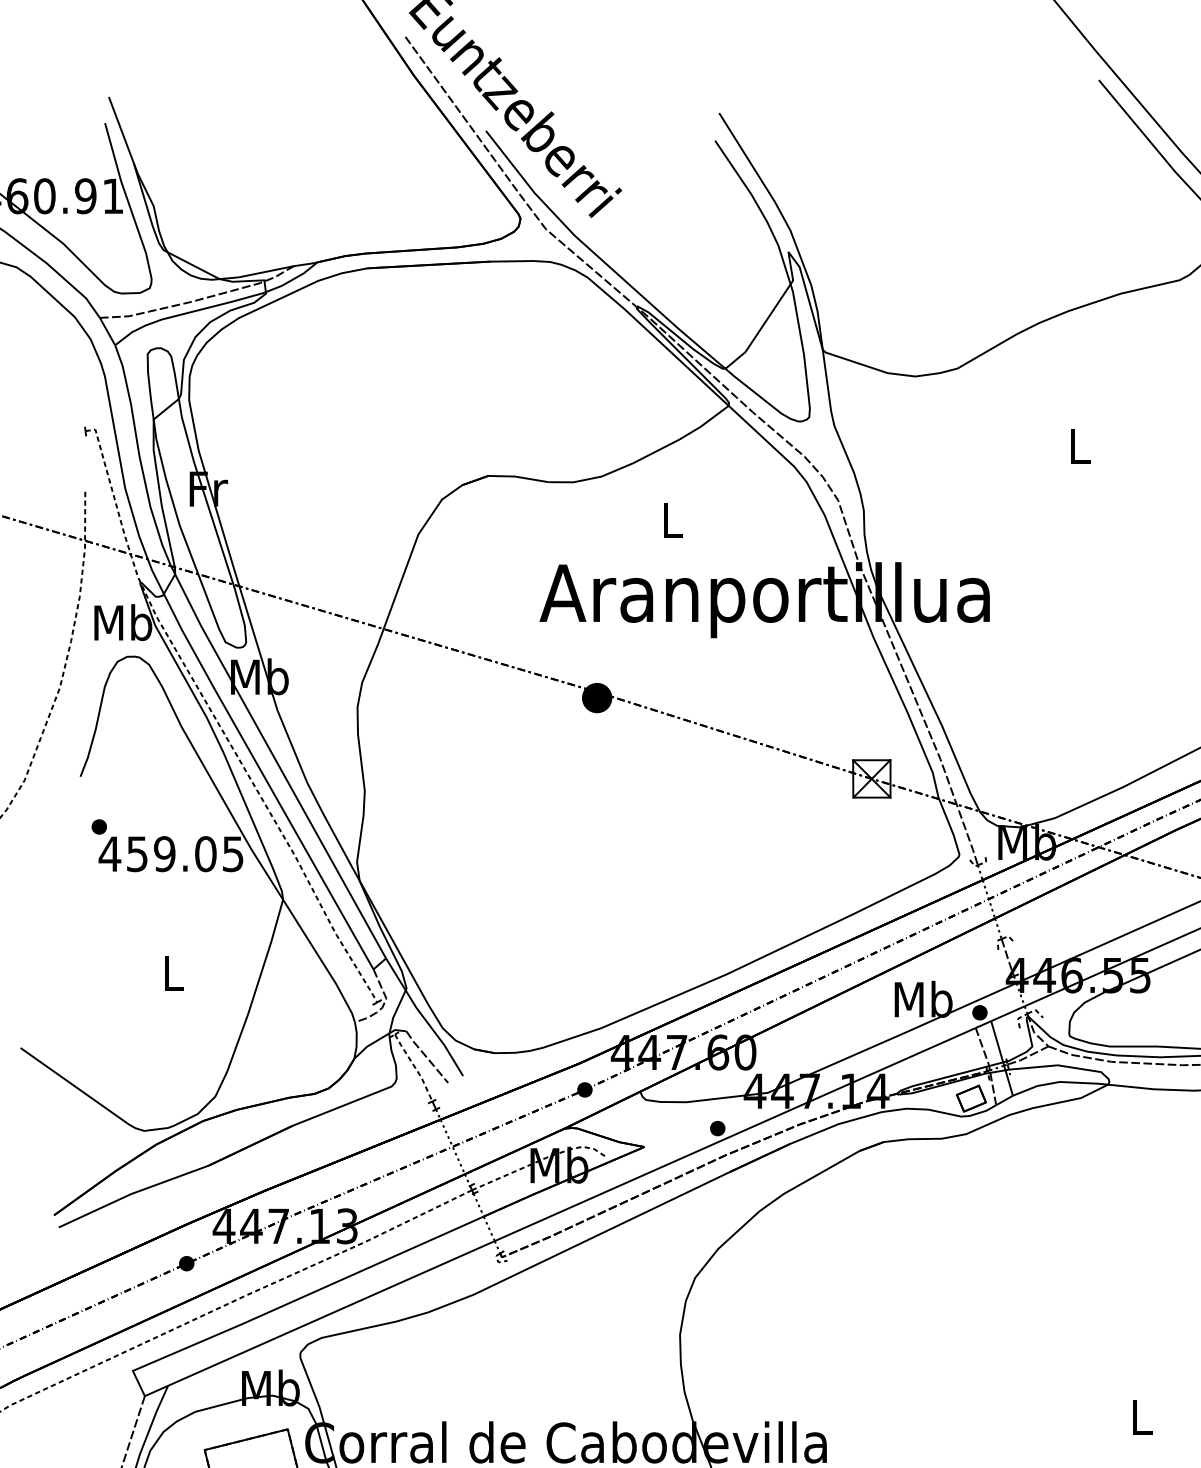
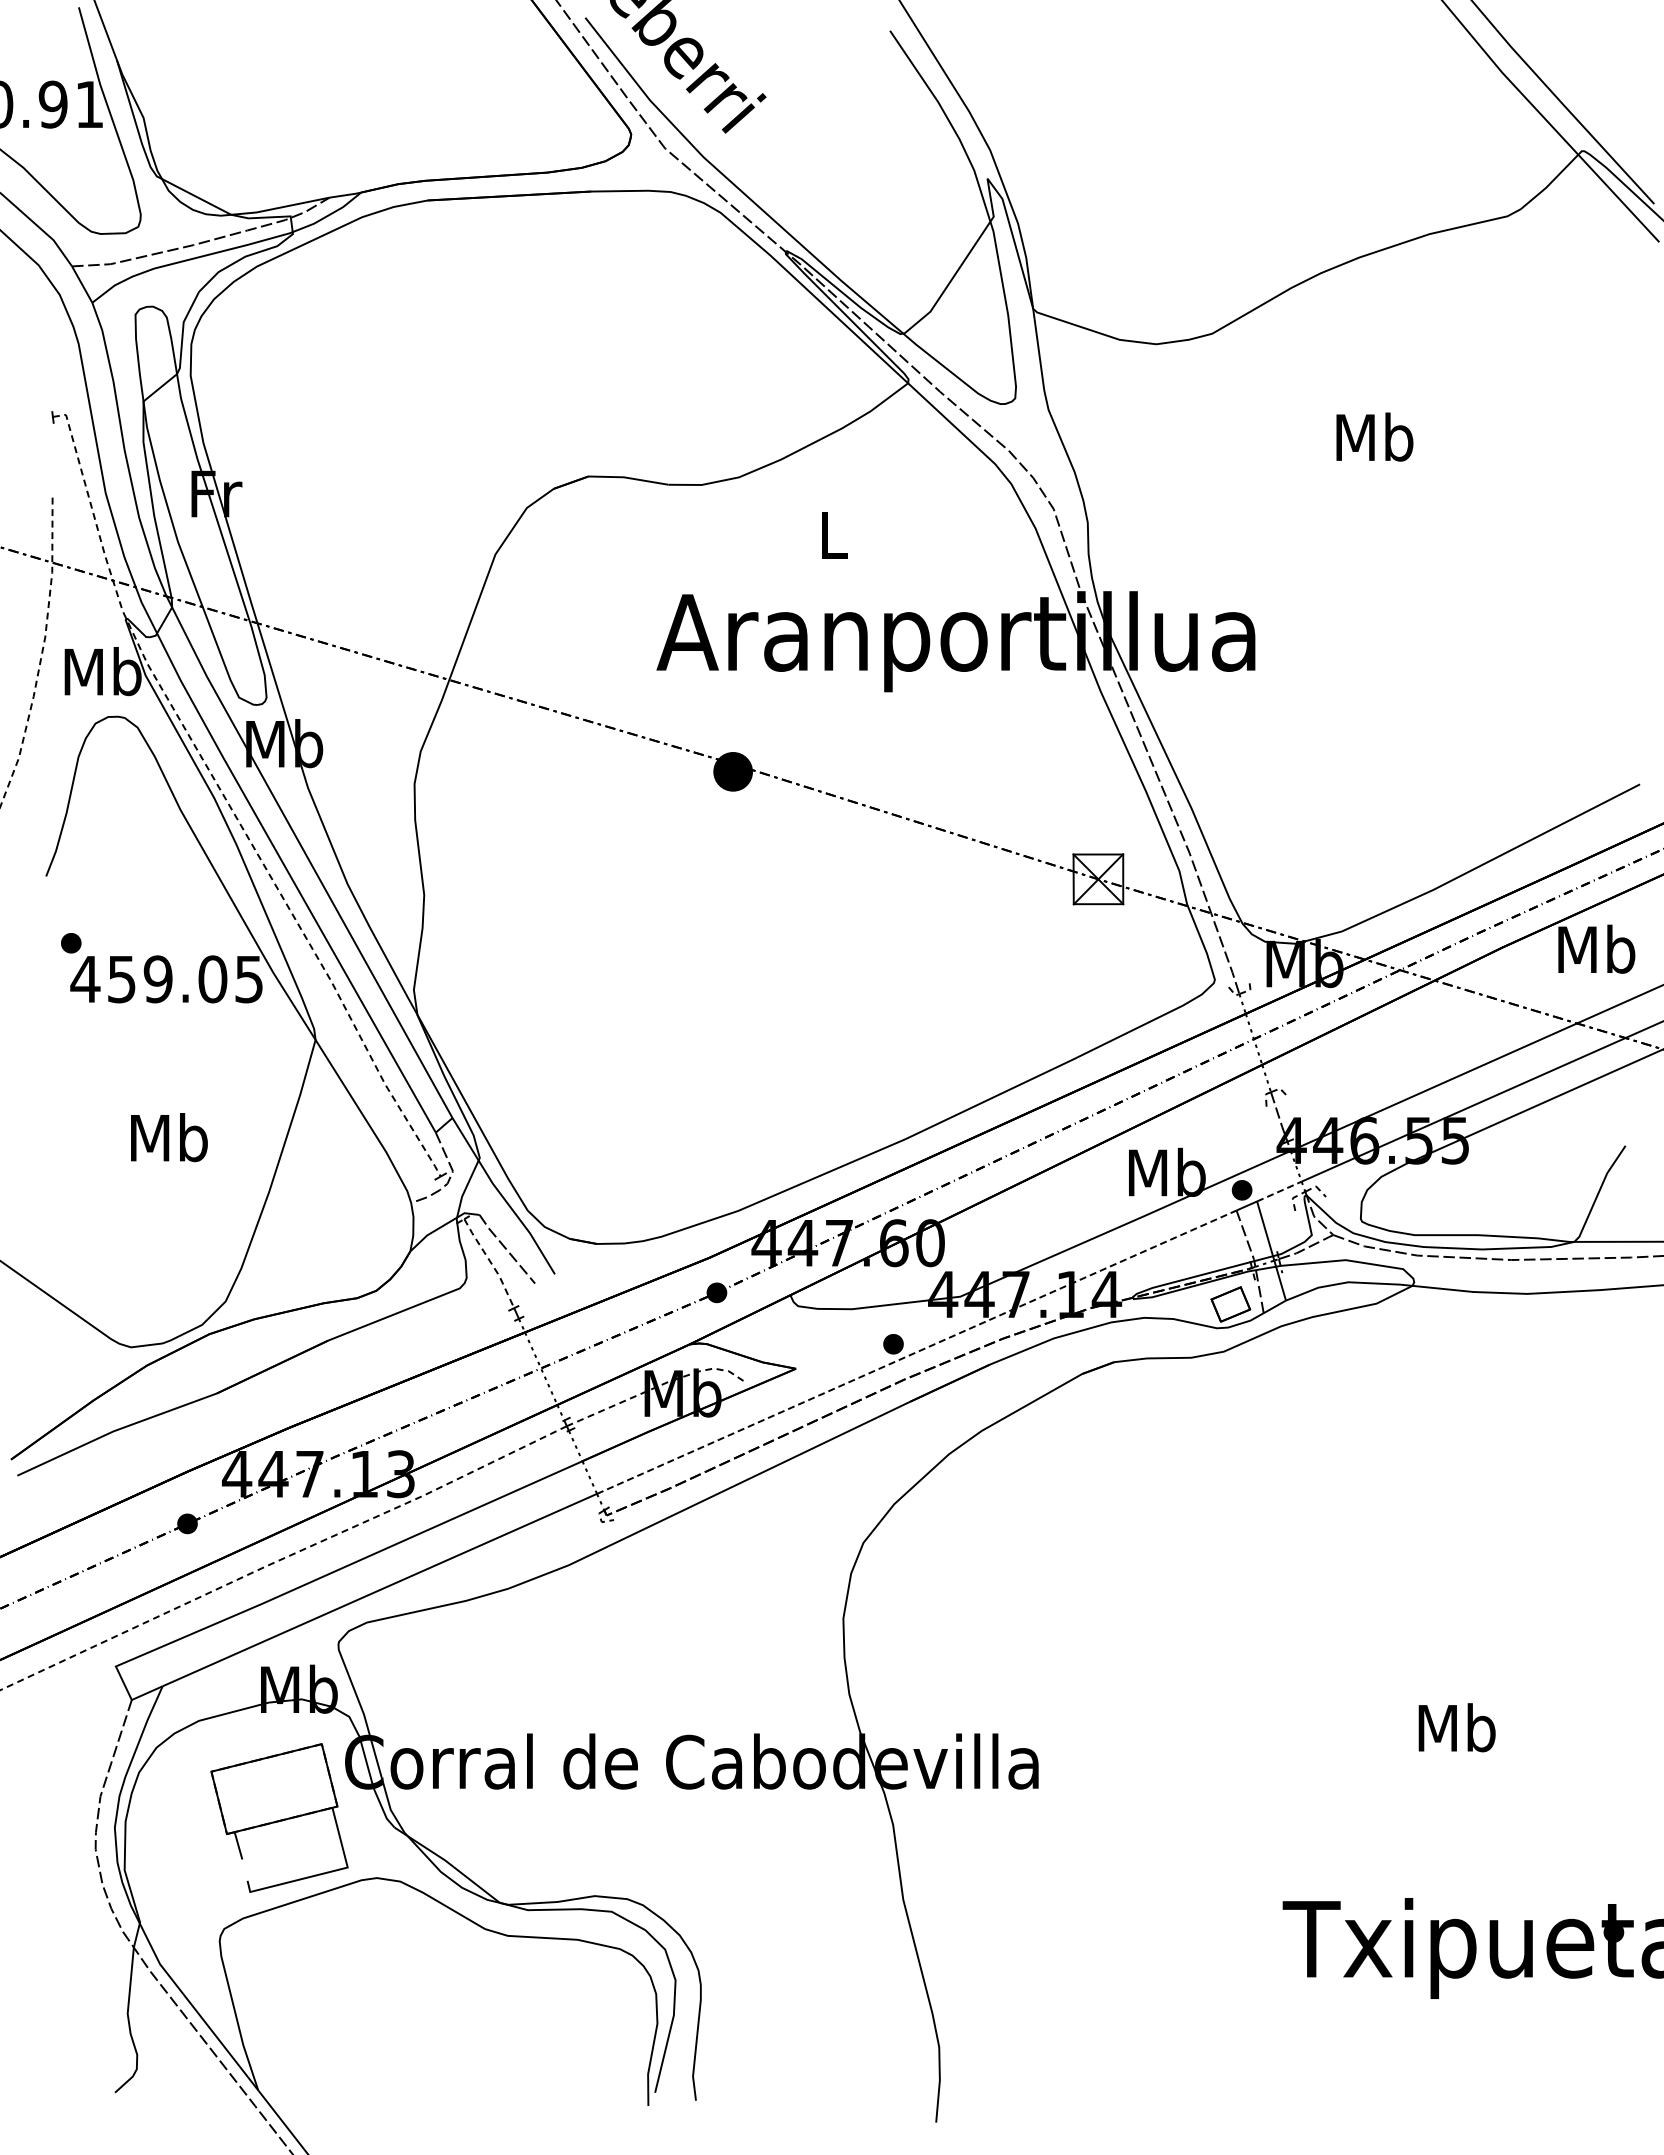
text: (1079, 445) -> (1374, 436), L -> Mb
text: (173, 973) -> (169, 1137), L -> Mb
line: (1008, 1013) -> (1279, 1191), solid -> dashed
line: (735, 1134) -> (916, 1352), solid -> dashed
text: (1141, 1416) -> (1456, 1727), L -> Mb

